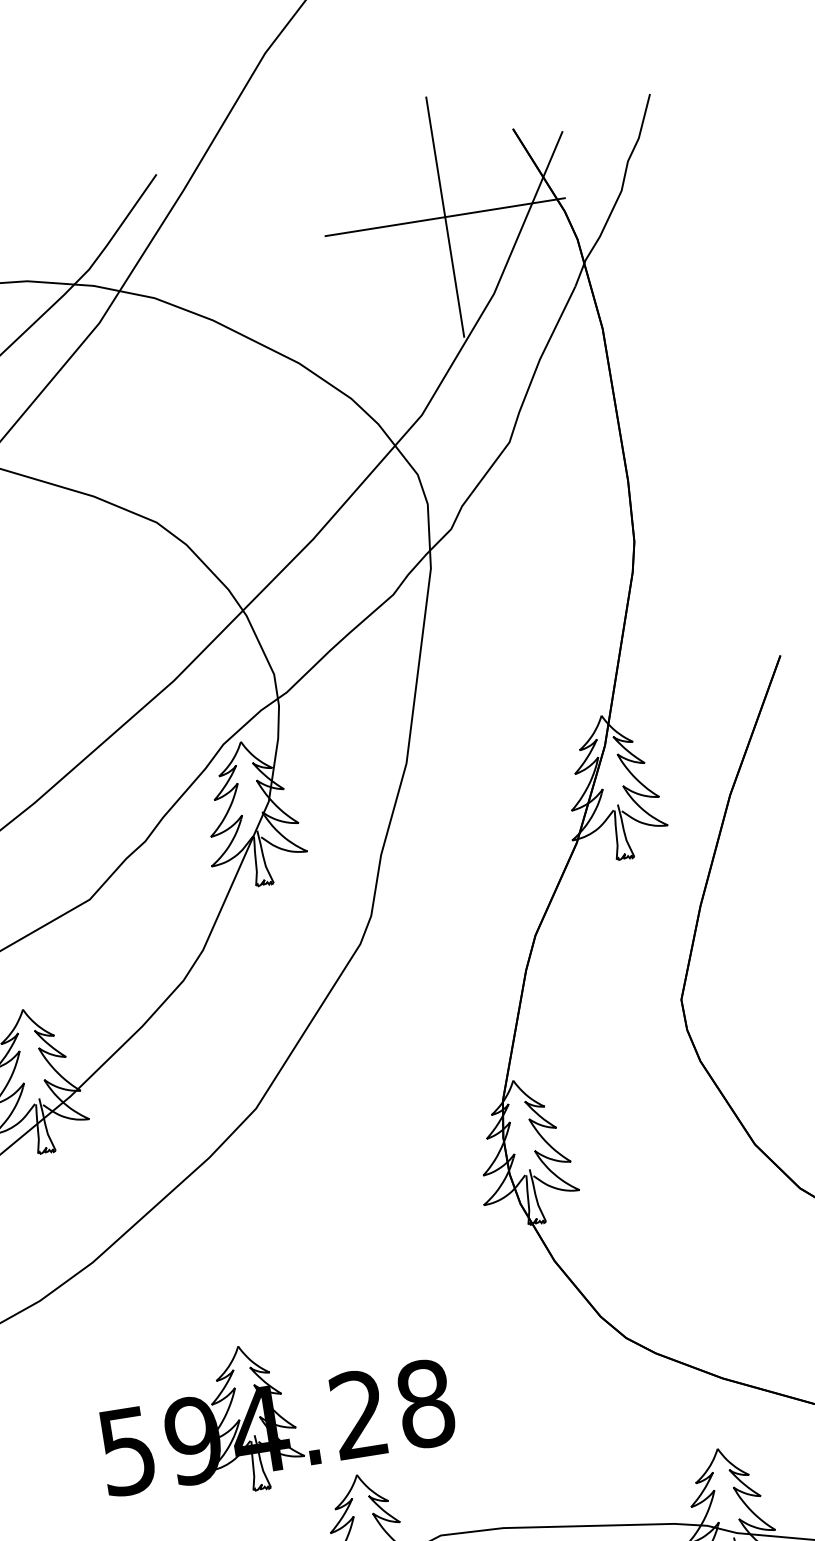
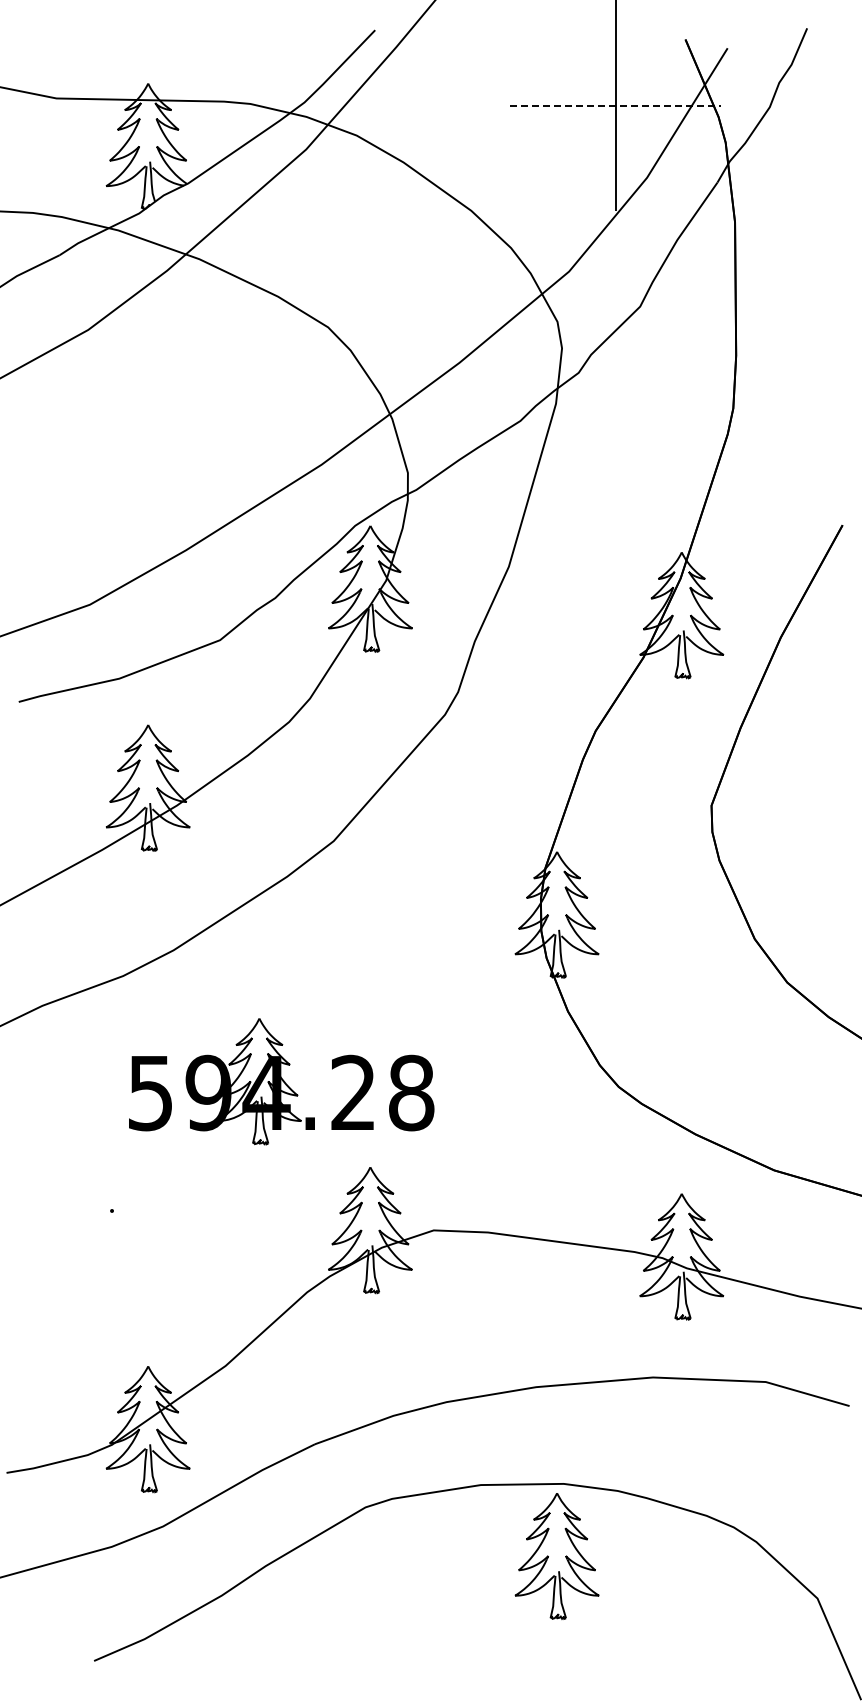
line: (446, 216) -> (616, 105), solid -> dashed
part: (274, 1414) -> (281, 1081), moved

